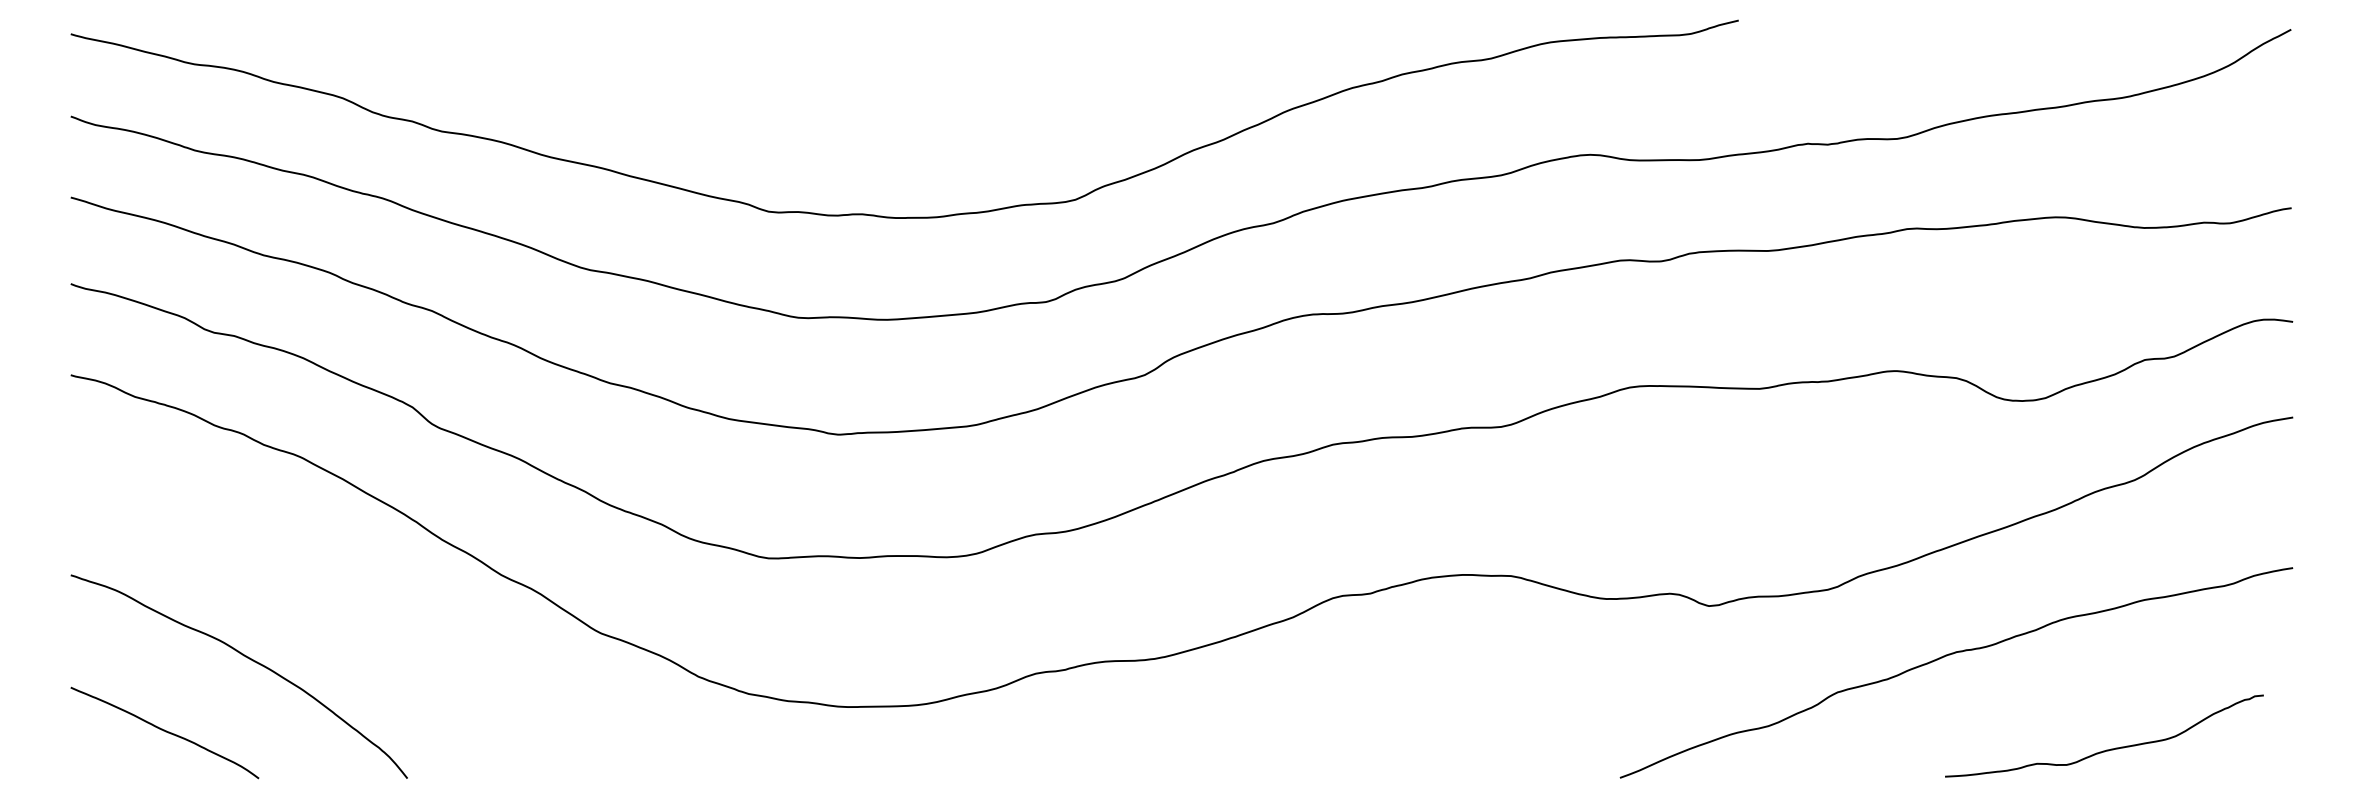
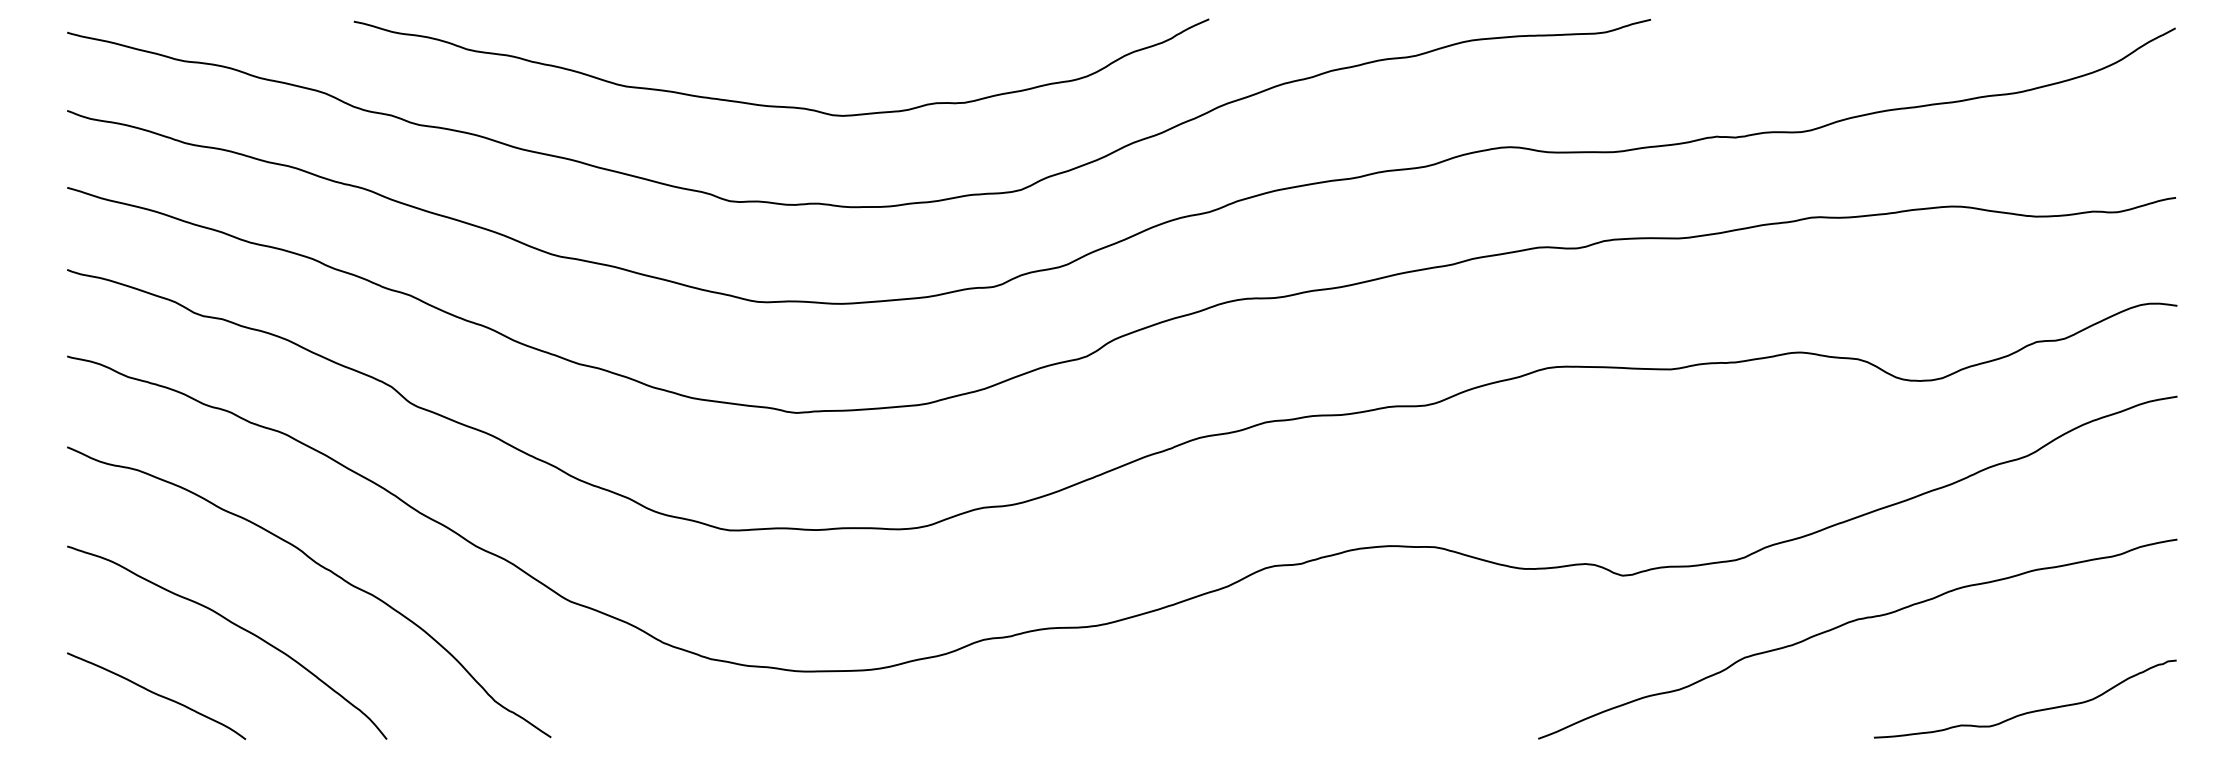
curve: (820, 110) -> (779, 105), added
curve: (338, 597) -> (321, 567), added
curve: (2107, 749) -> (2028, 711), moved

